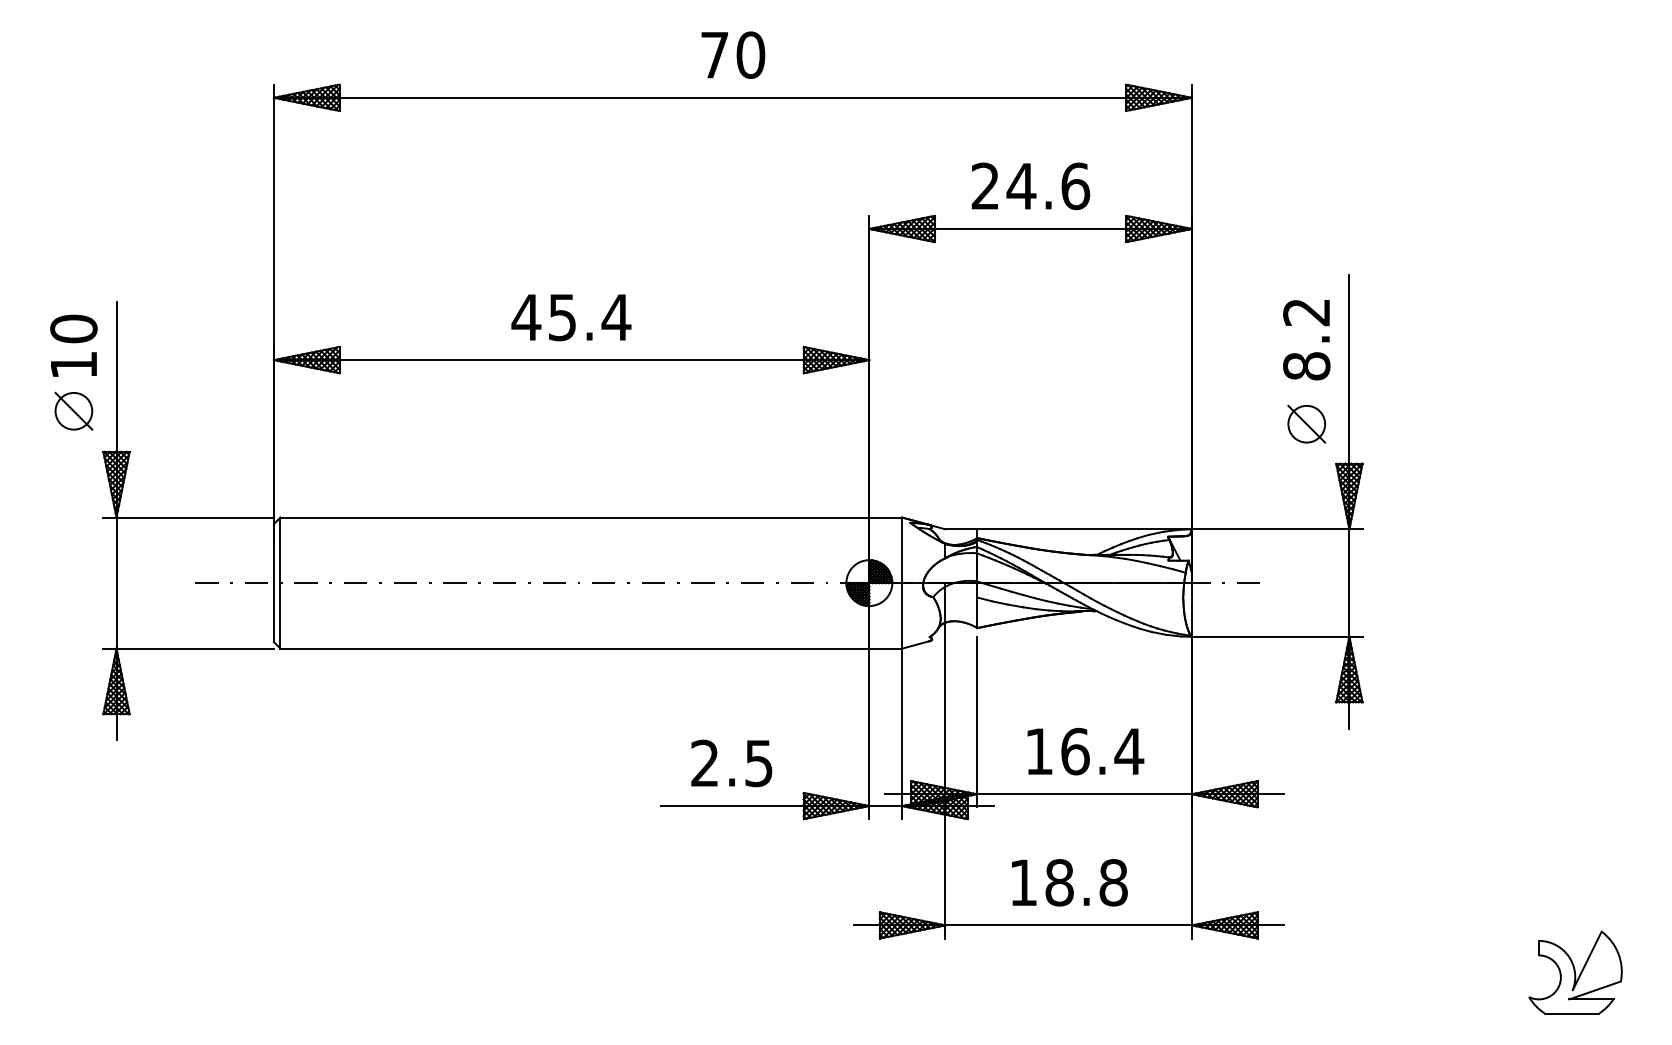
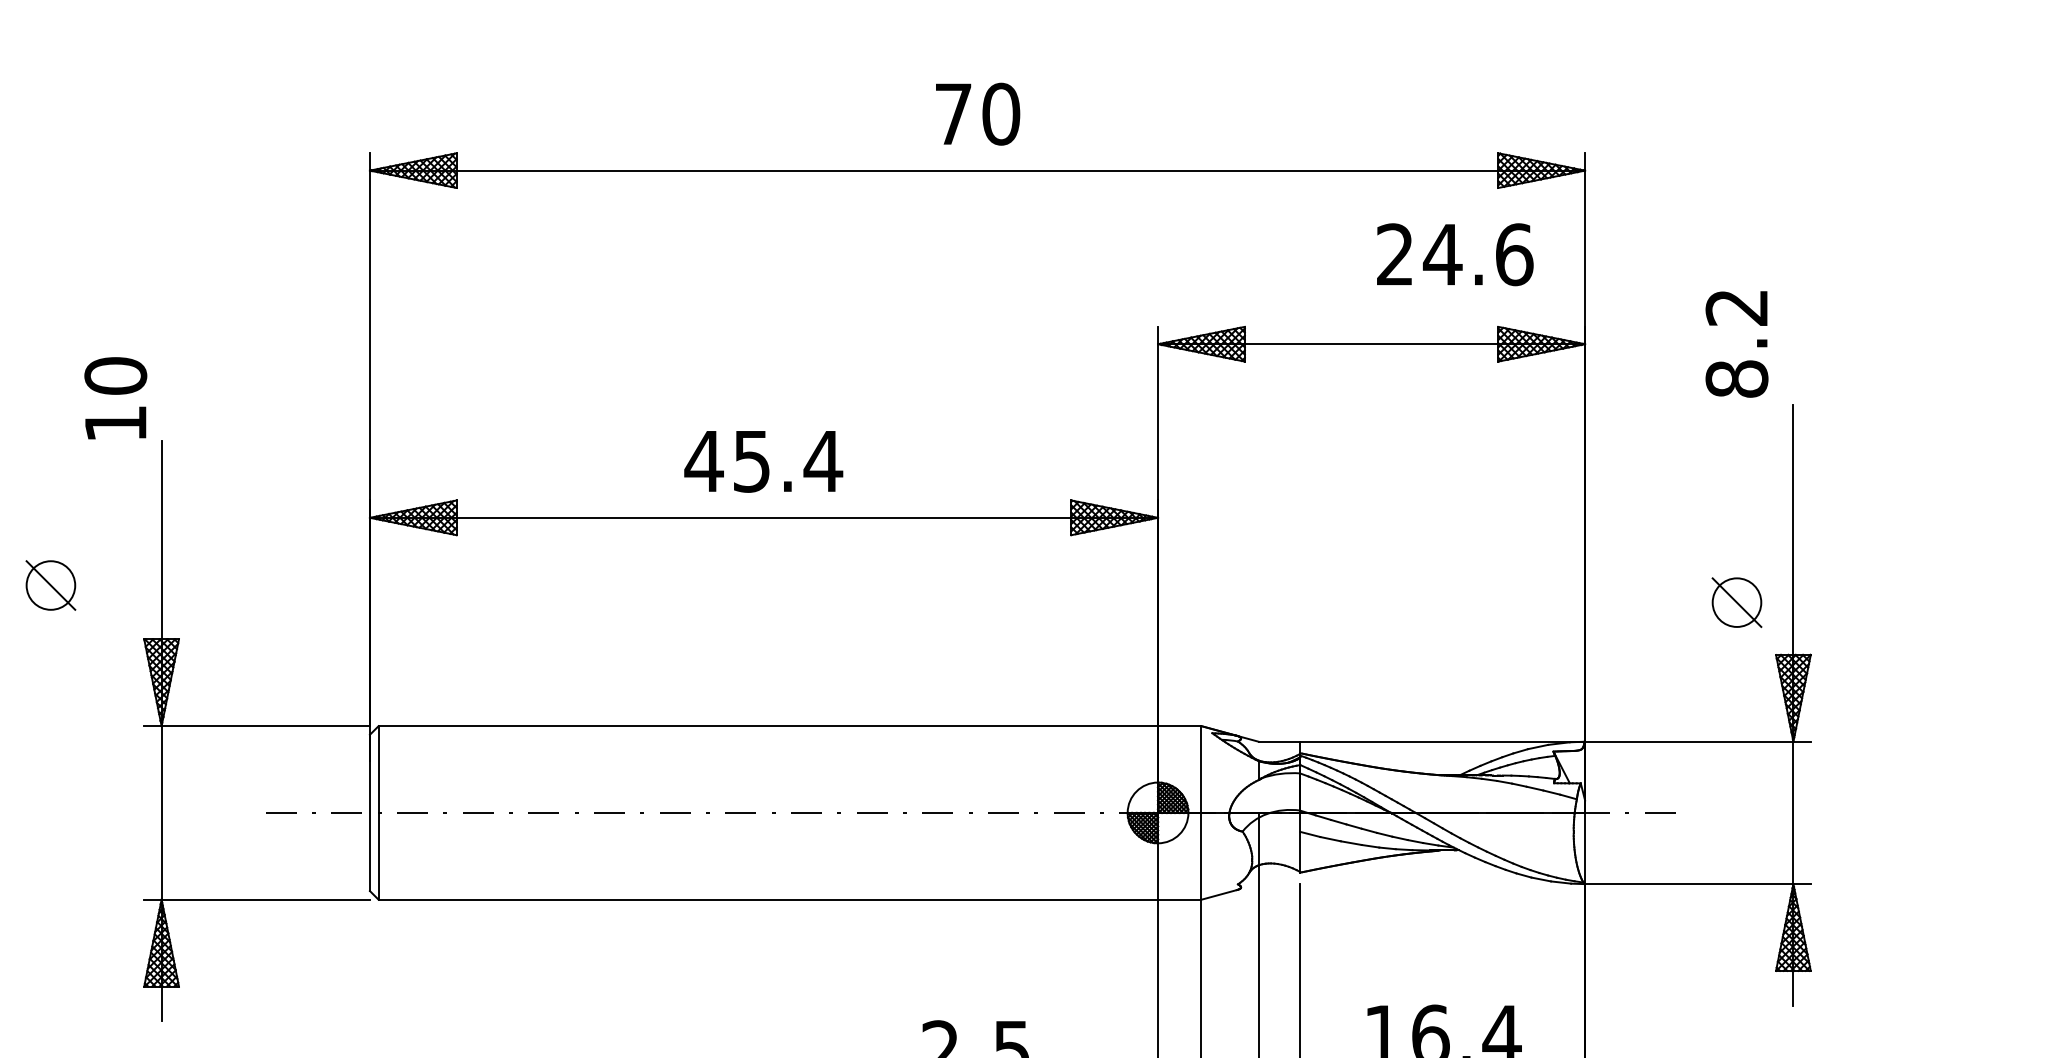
text: (1030, 186) -> (1454, 254), moved
text: (1306, 340) -> (1736, 344), moved
text: (73, 345) -> (115, 397), moved
part: (73, 410) -> (50, 584), moved

